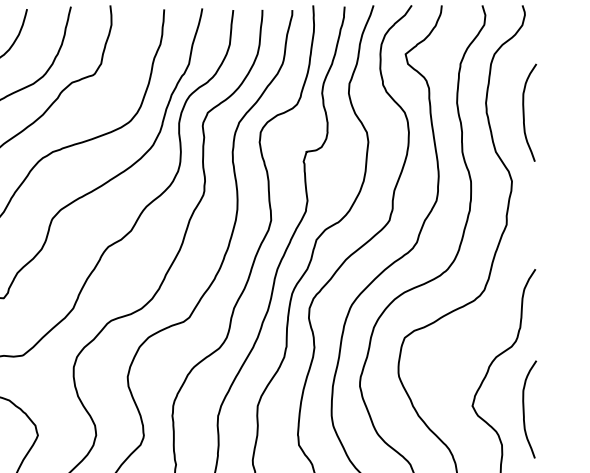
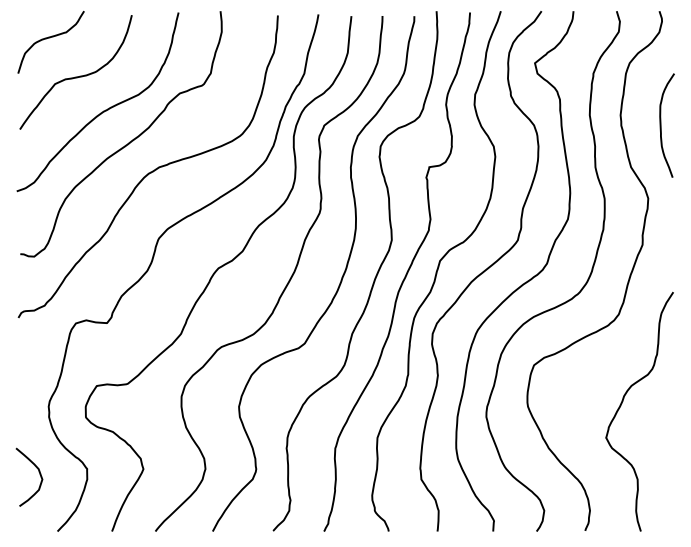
curve: (524, 409) -> (661, 441), removed

